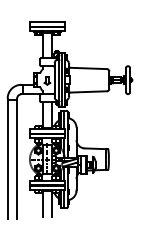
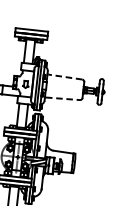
line: (88, 68) -> (65, 77), solid -> dashed
line: (89, 91) -> (63, 98), solid -> dashed

